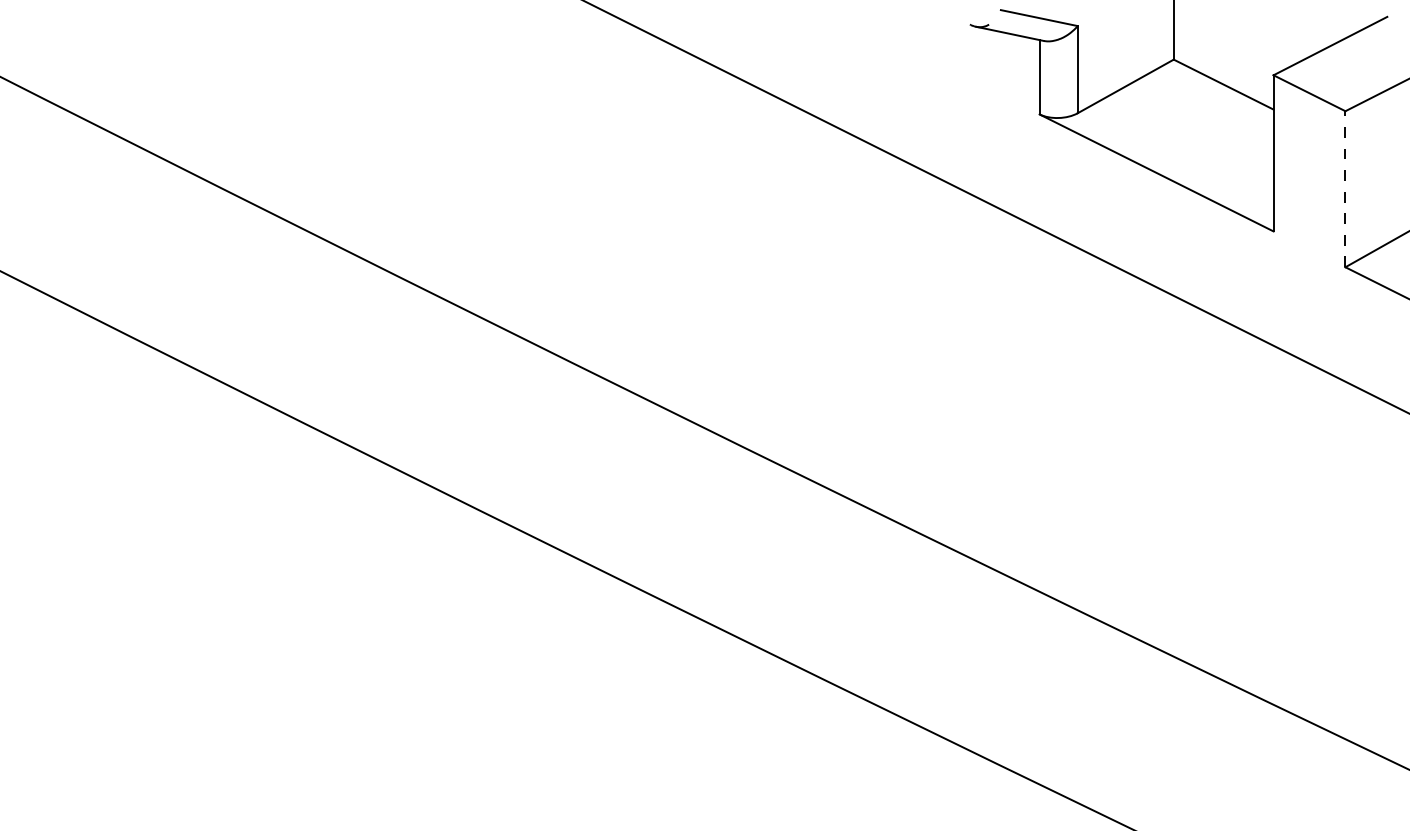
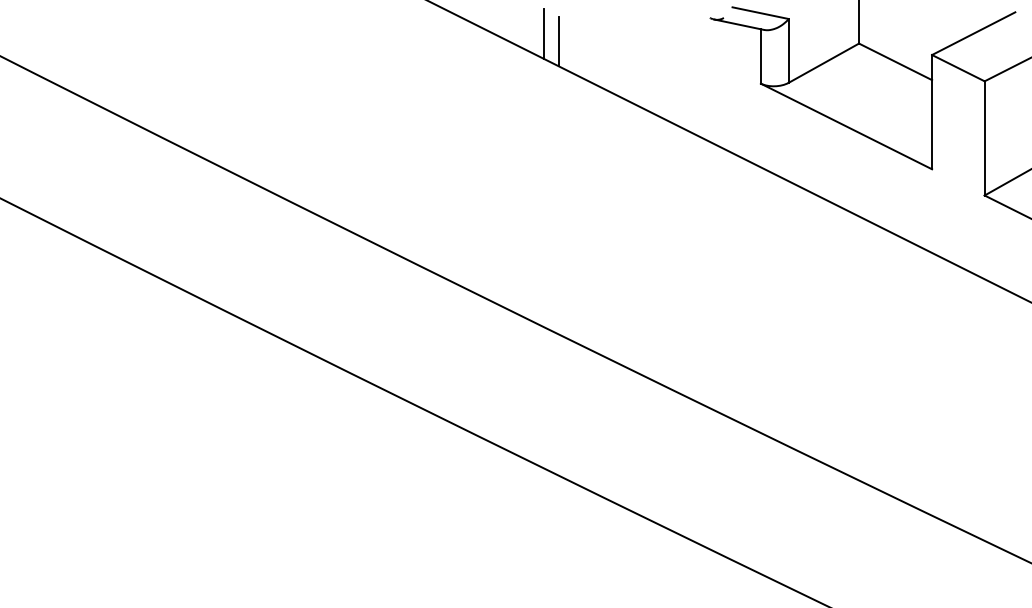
line: (743, 46) -> (544, 33), added
line: (763, 56) -> (558, 41), added
line: (1345, 188) -> (984, 137), dashed -> solid

